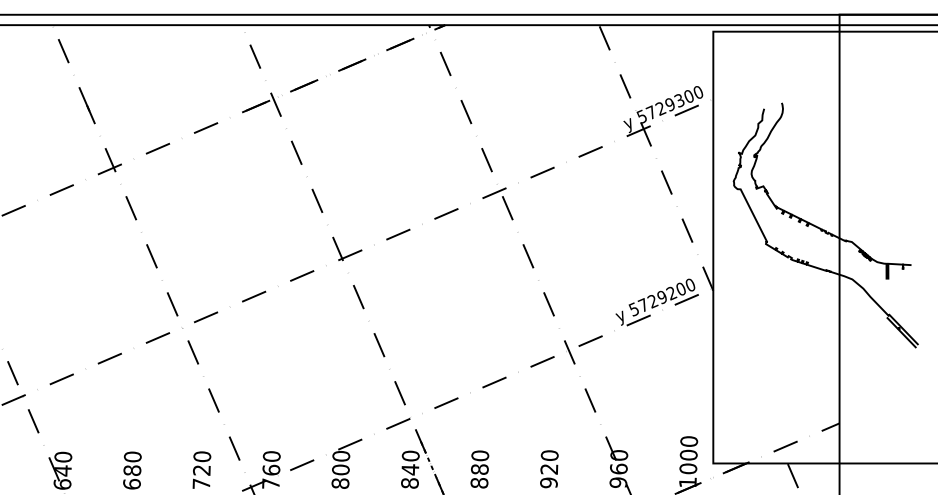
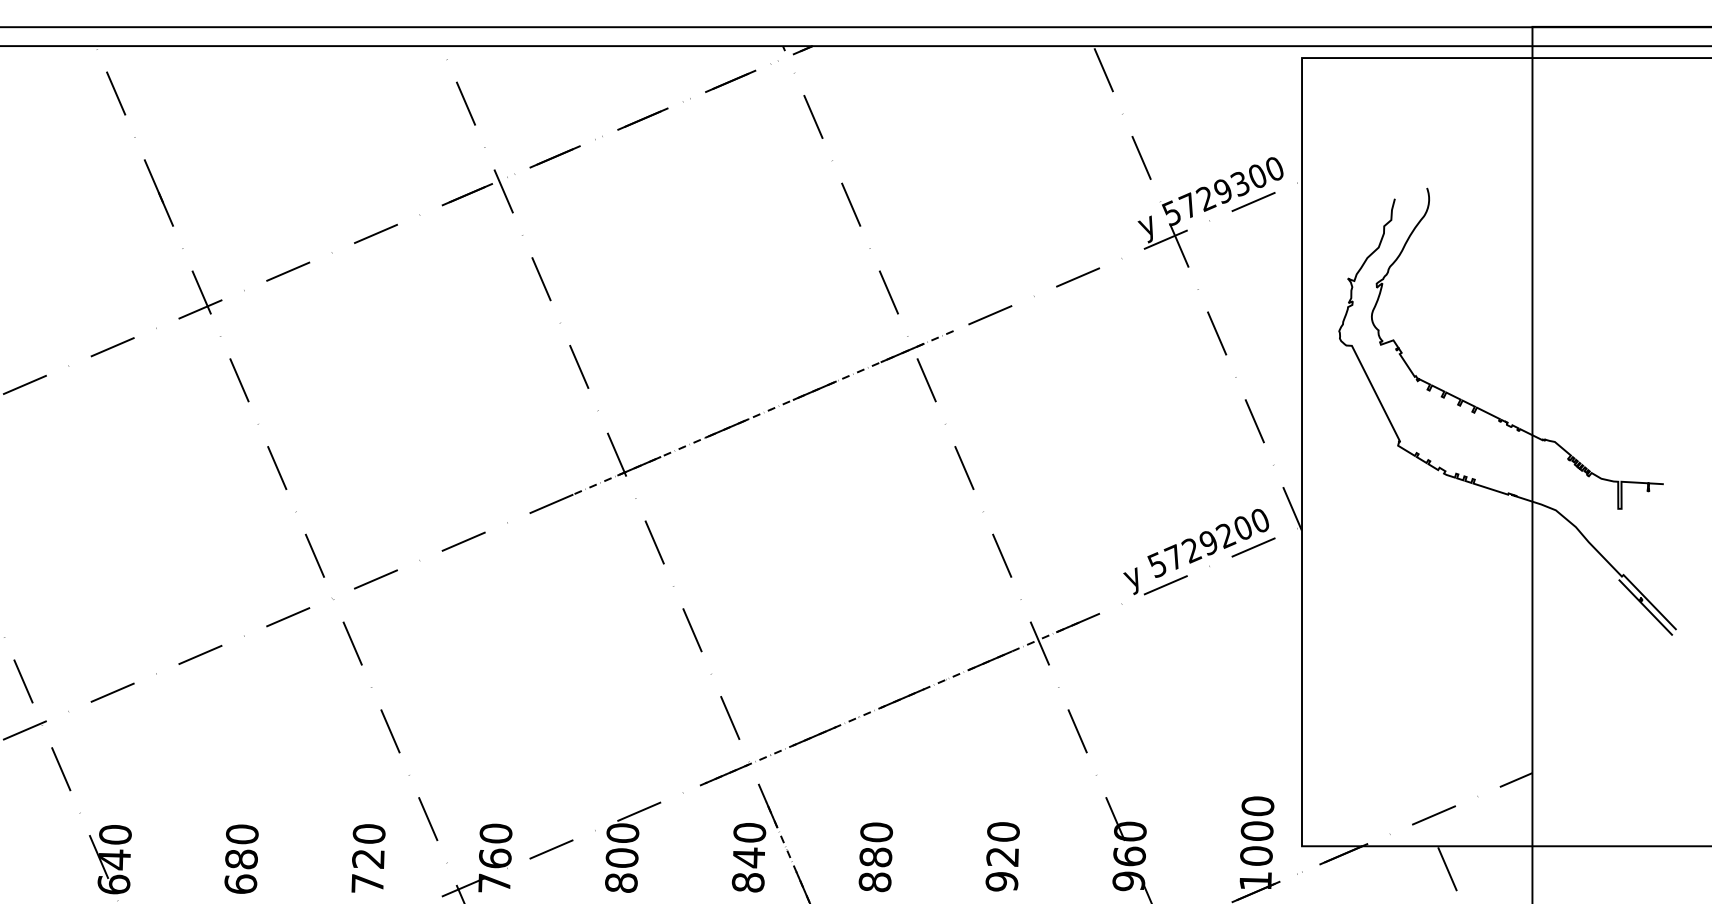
line: (418, 225) -> (763, 411), added
line: (487, 385) -> (889, 703), added

